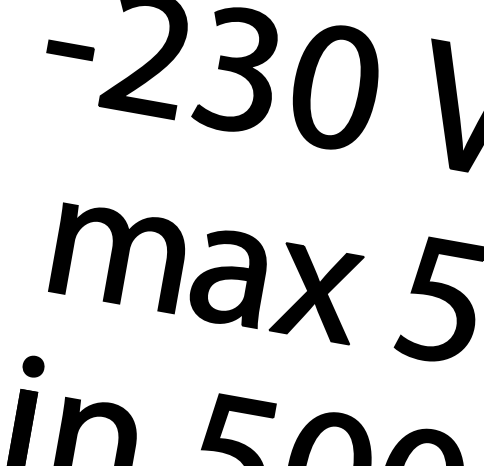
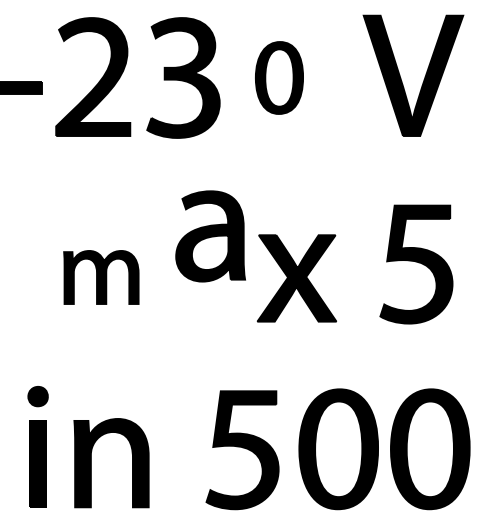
part: (335, 86) -> (279, 77), size x0.6
part: (119, 257) -> (101, 277), size x0.6
part: (229, 278) -> (210, 236), moved

